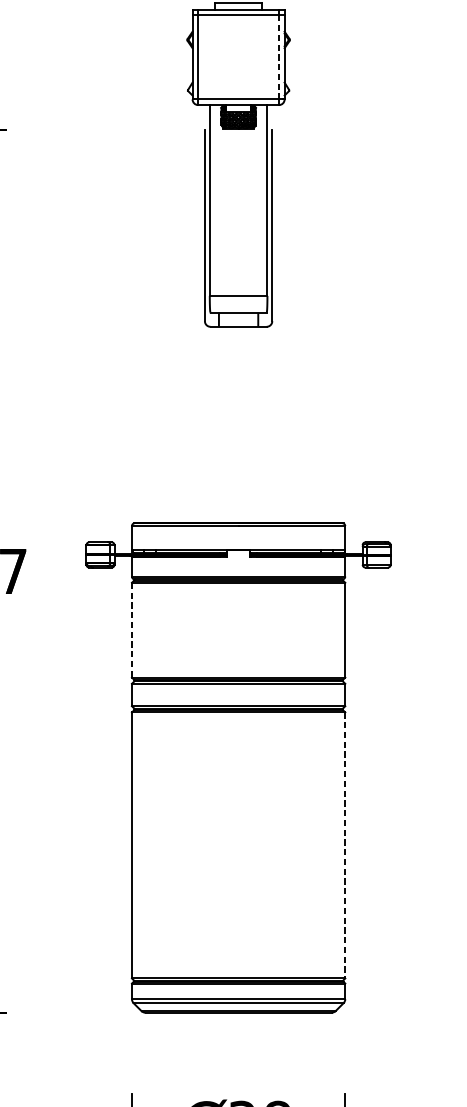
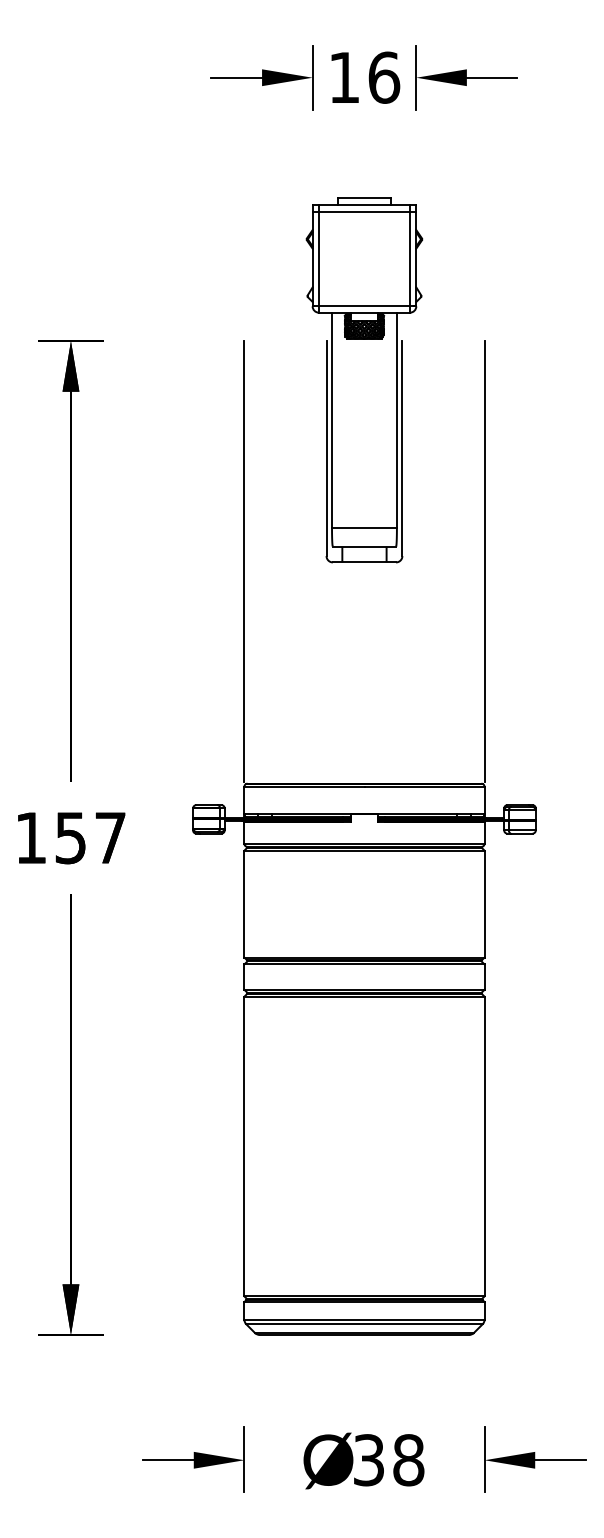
line: (278, 57) -> (409, 259), dashed -> solid
line: (132, 325) -> (244, 561), added
line: (345, 325) -> (484, 561), added
line: (132, 630) -> (244, 904), dashed -> solid
line: (345, 845) -> (484, 1146), dashed -> solid

